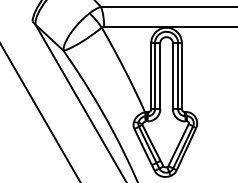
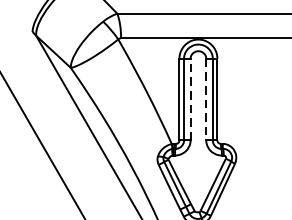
line: (160, 75) -> (190, 98), solid -> dashed
line: (172, 76) -> (205, 99), solid -> dashed

